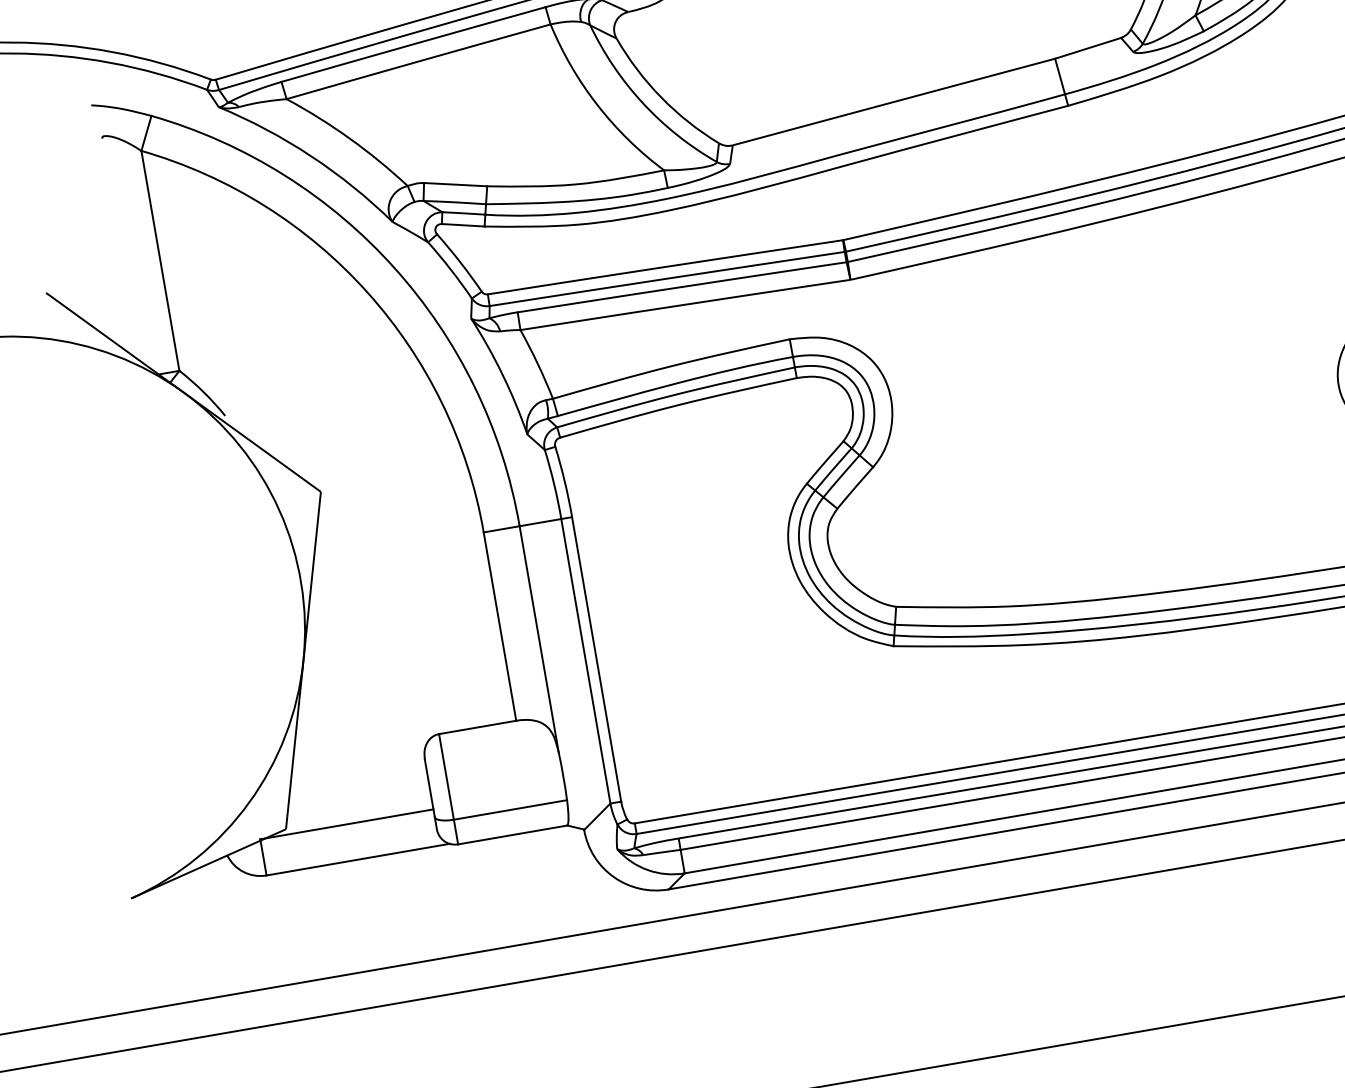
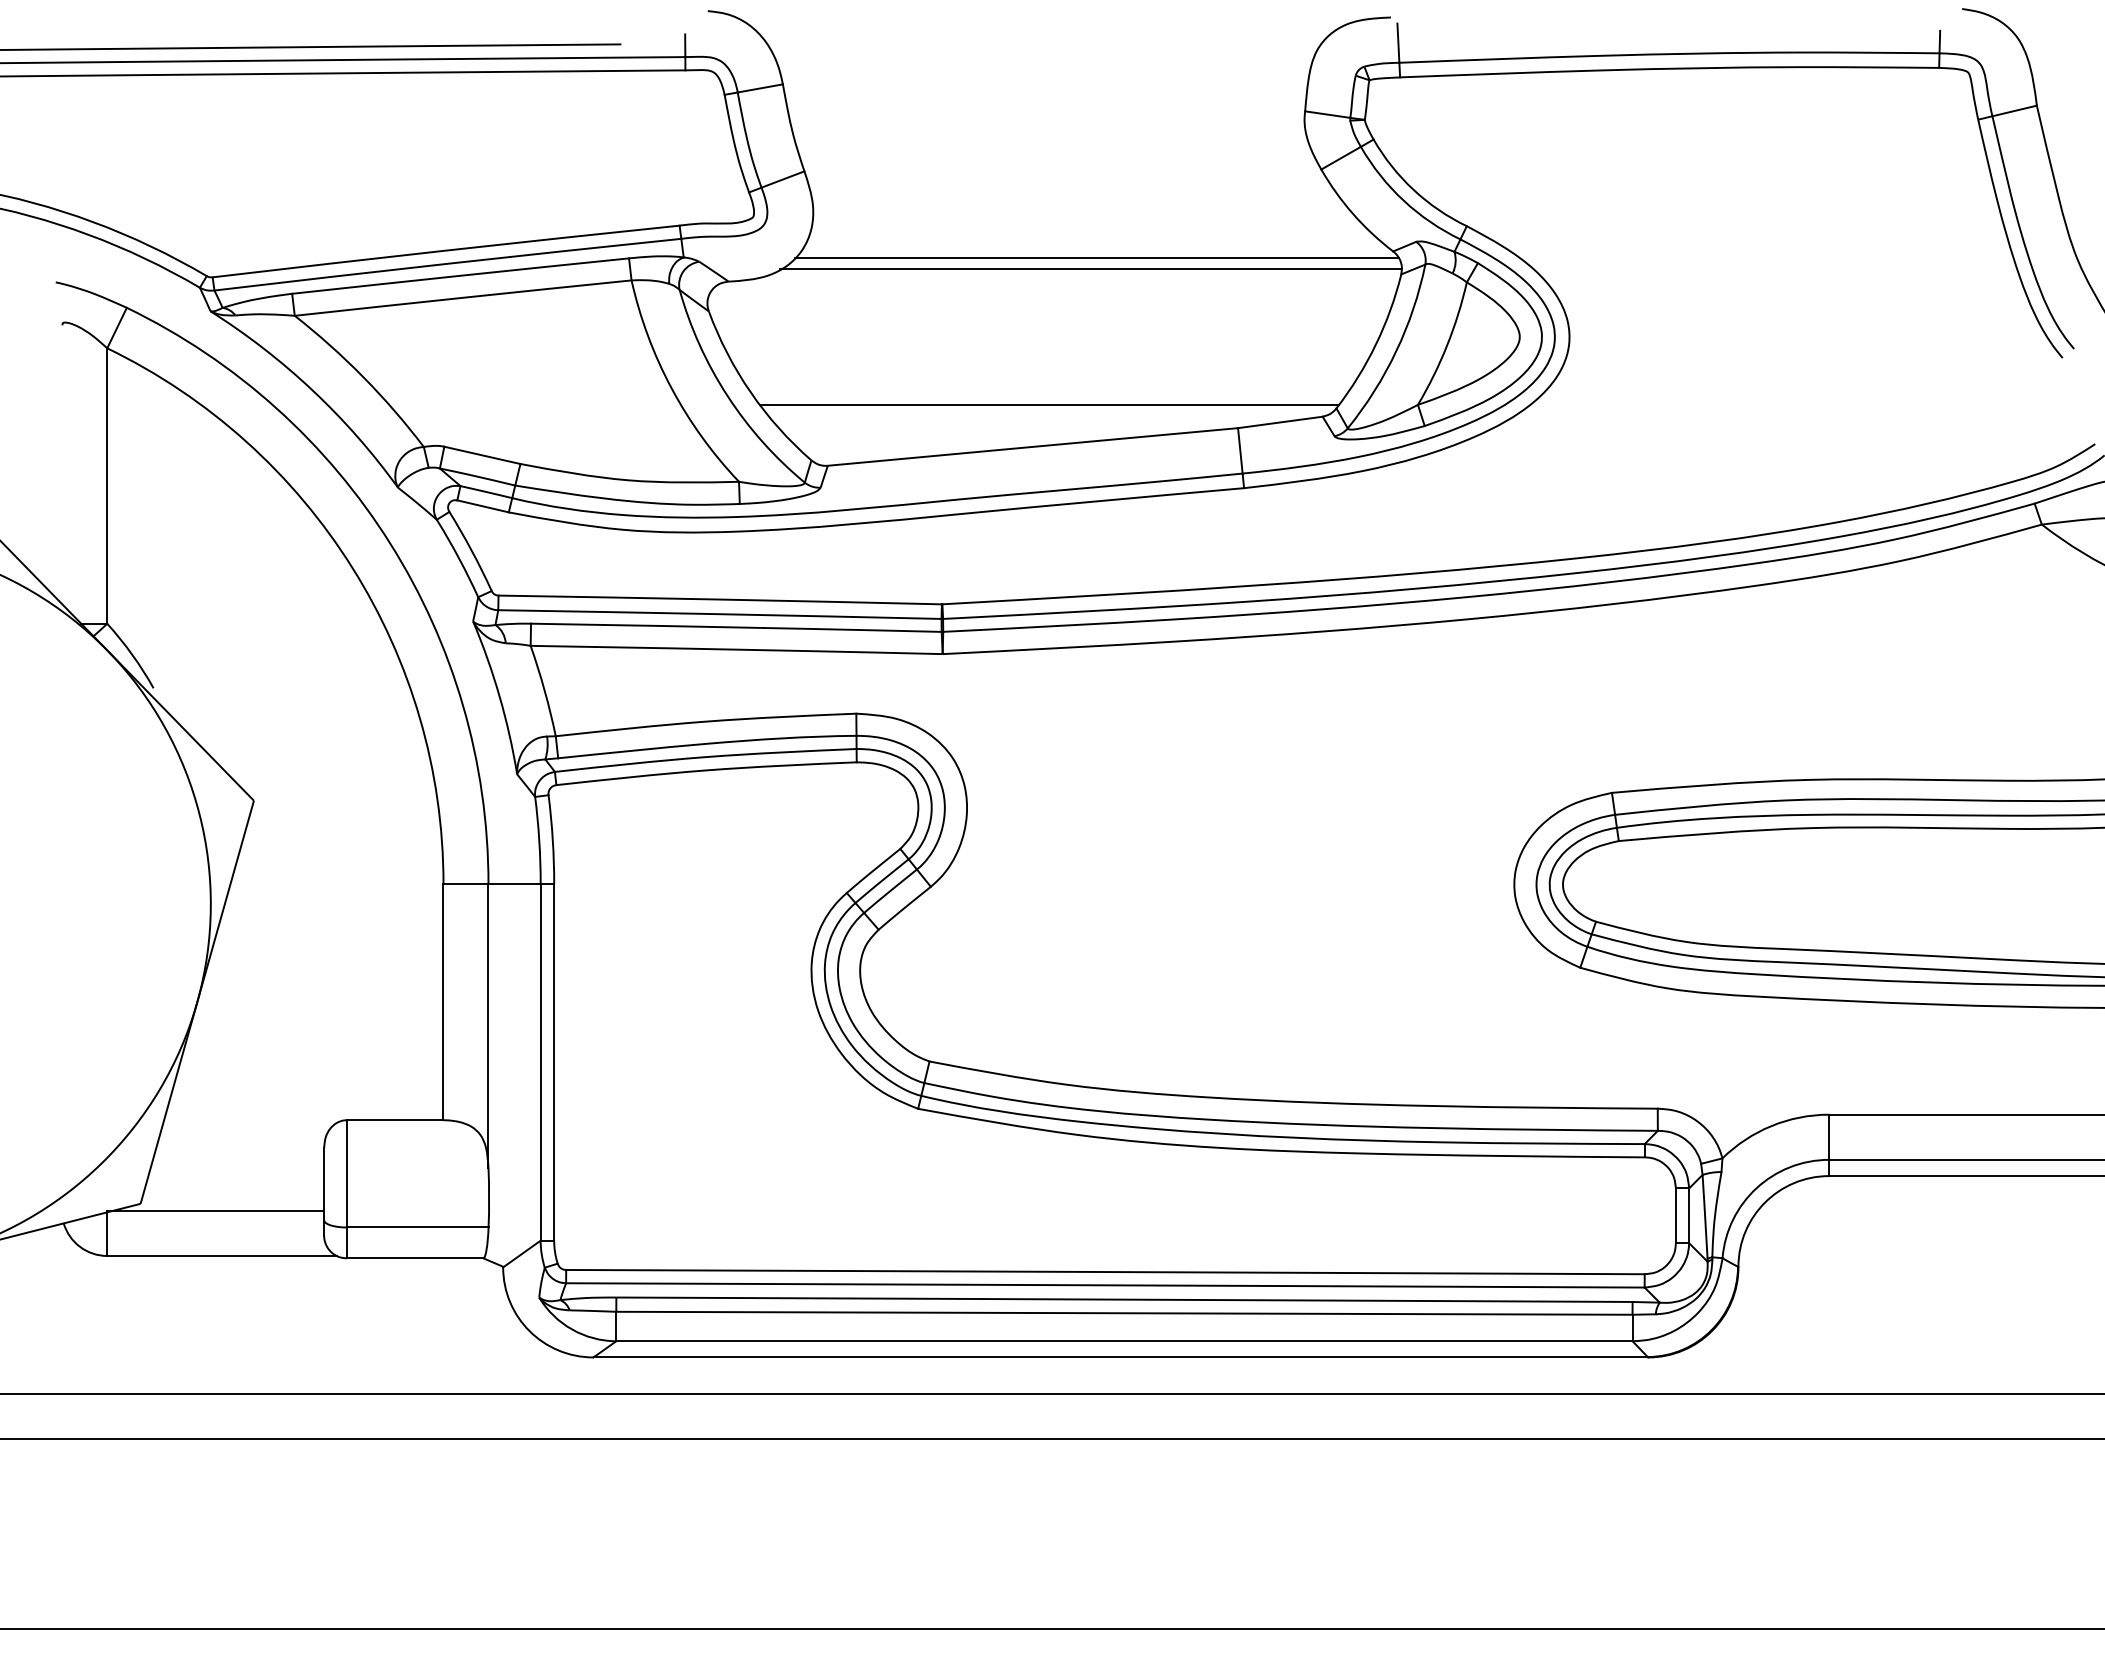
line: (901, 66) -> (1049, 405), added

